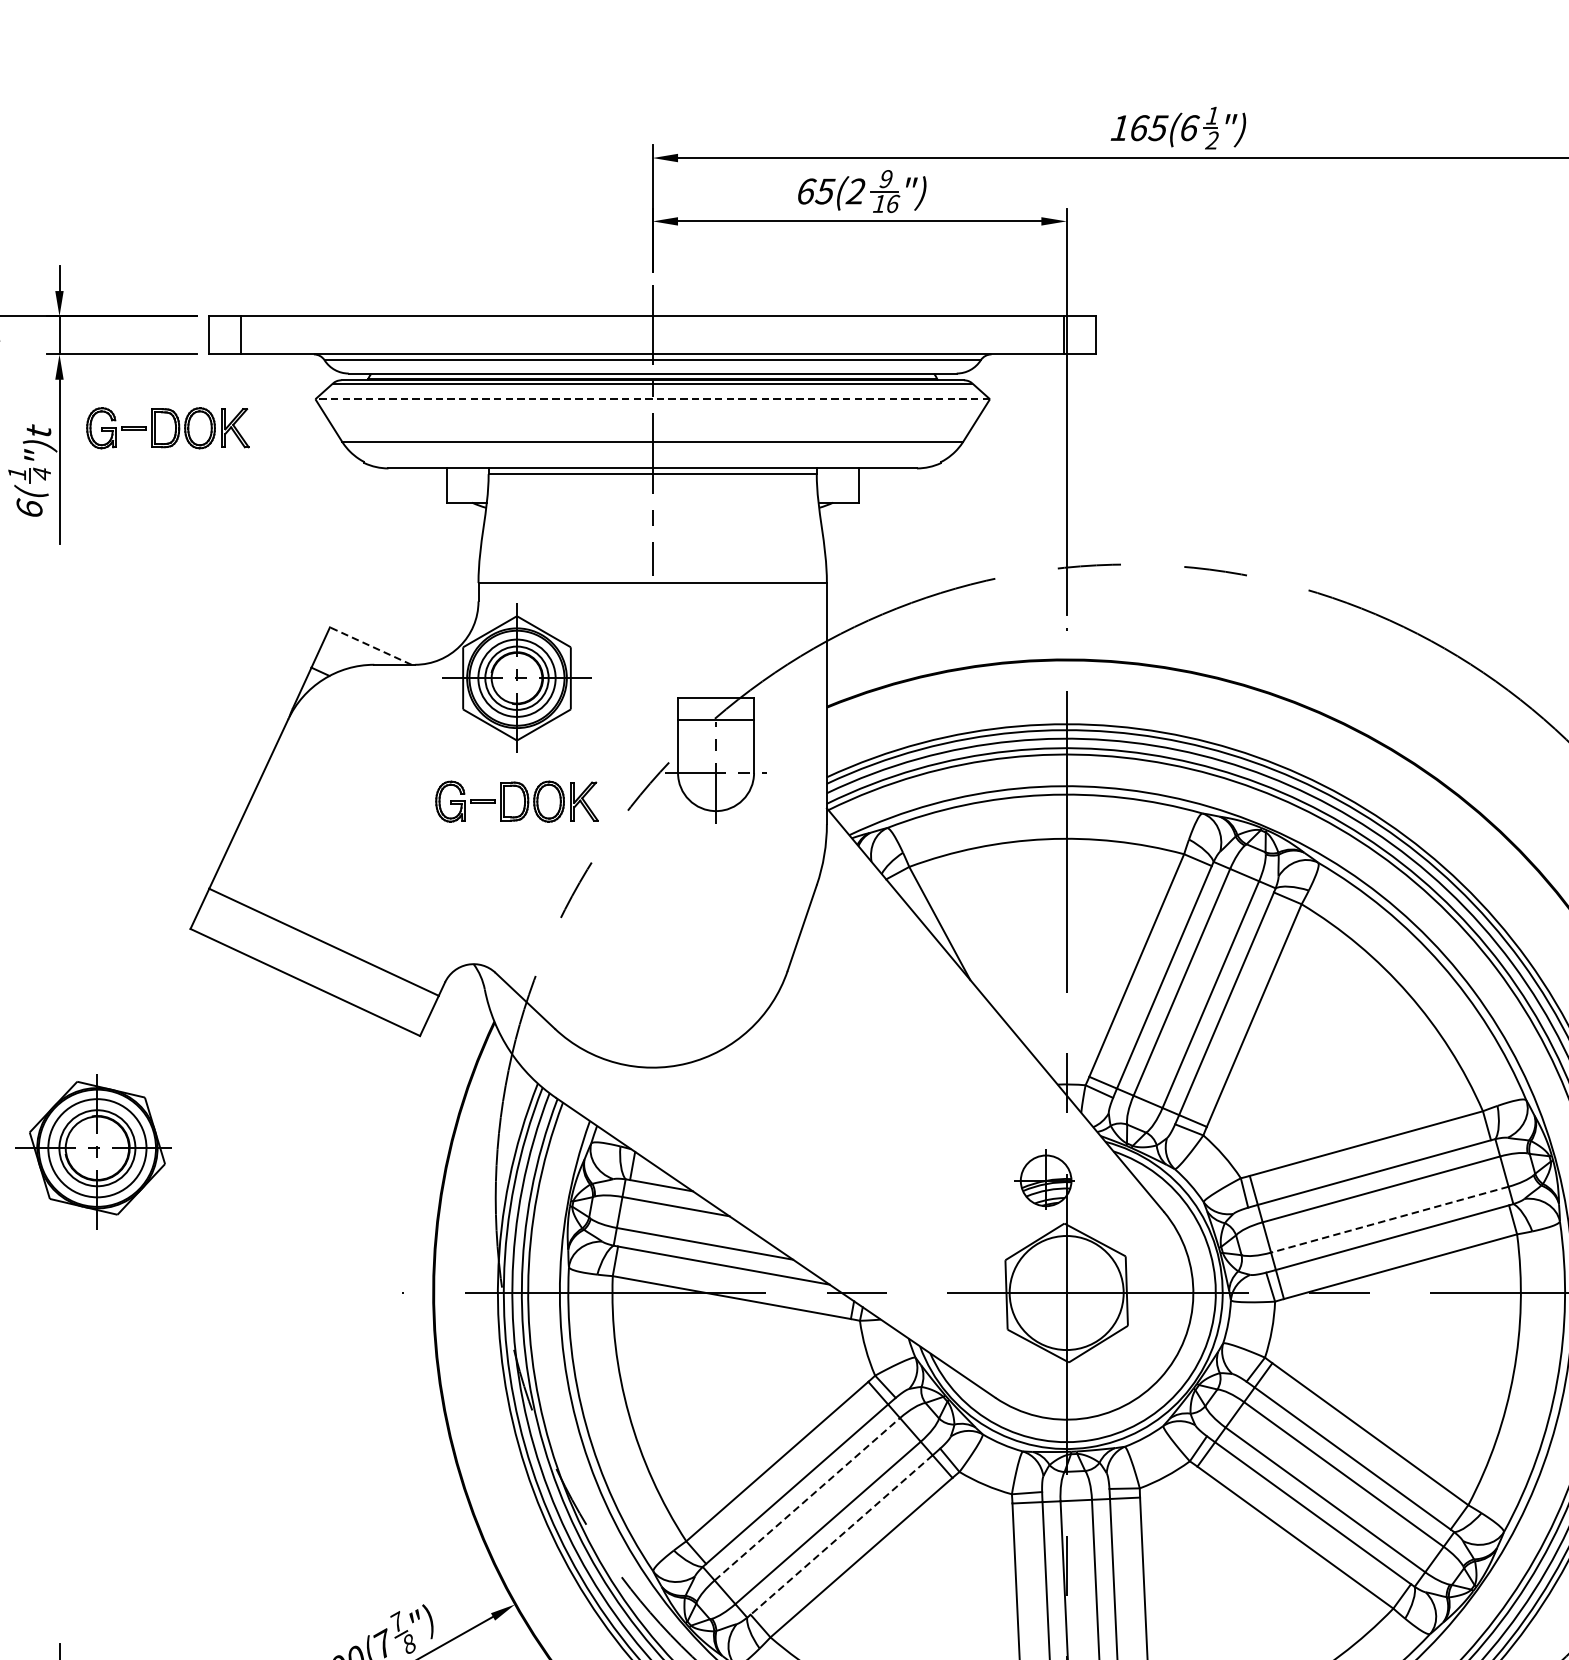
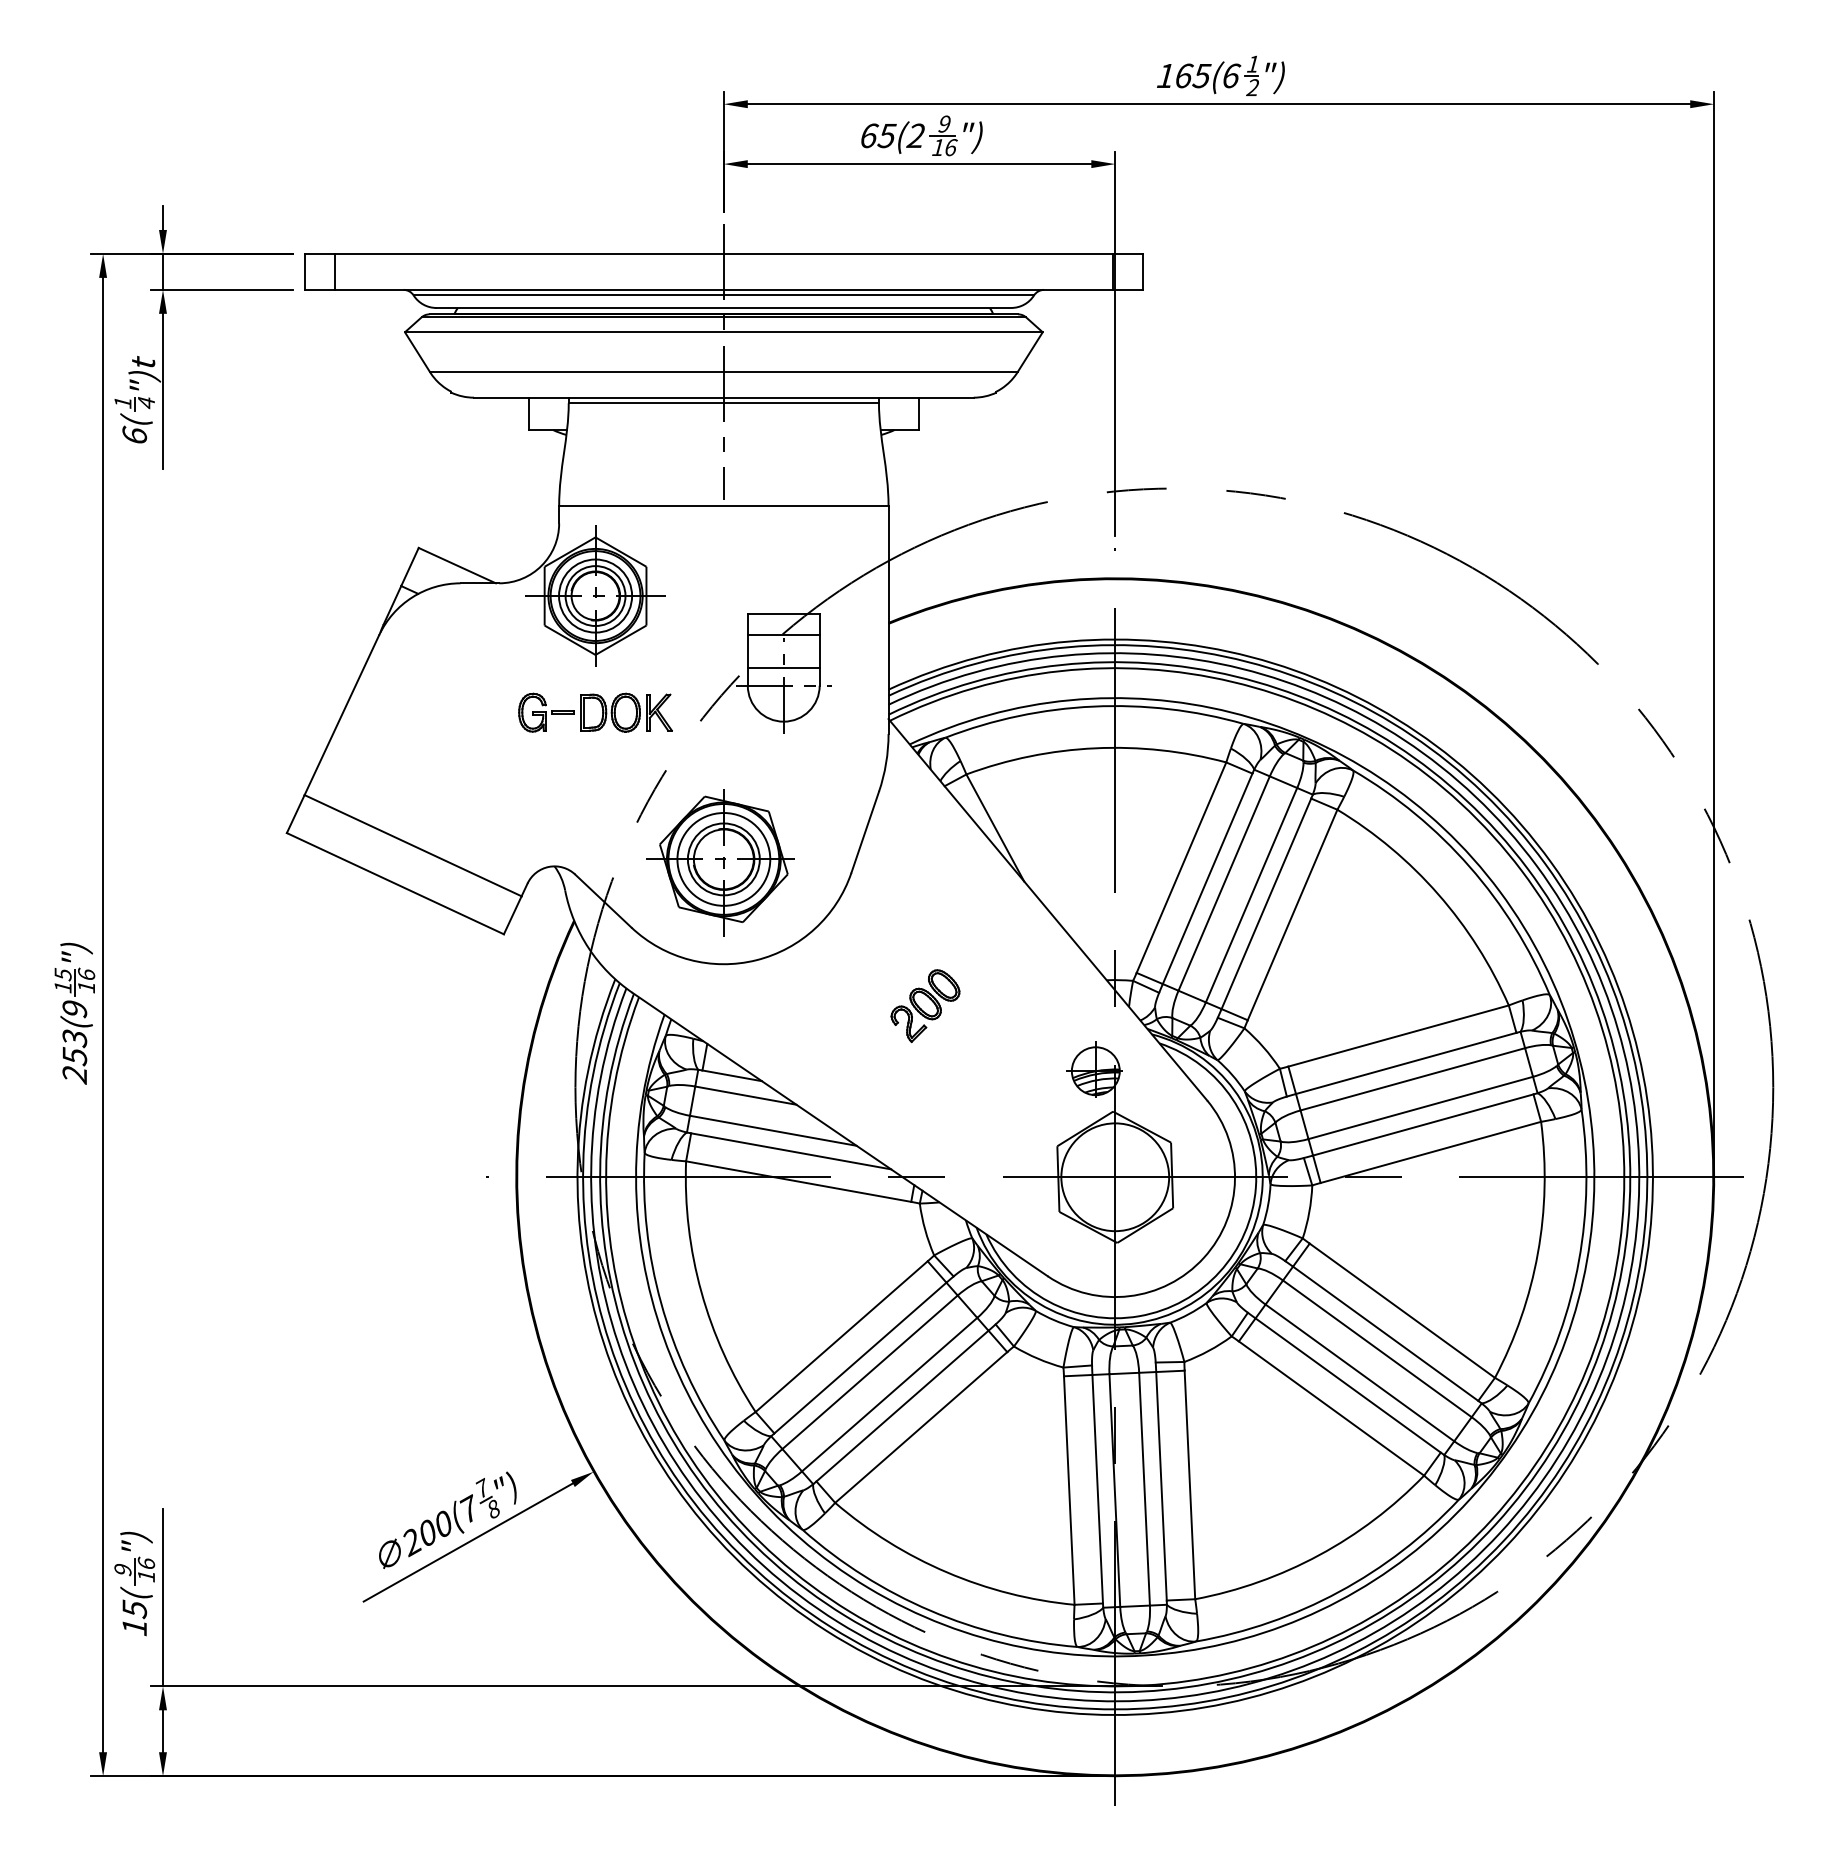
line: (652, 399) -> (723, 332), dashed -> solid
part: (167, 428) -> (265, 359), removed
line: (369, 645) -> (456, 565), dashed -> solid
line: (715, 753) -> (783, 667), added
part: (865, 1112) -> (925, 1006), added
part: (93, 1151) -> (720, 862), moved
line: (1389, 1219) -> (1420, 1107), dashed -> solid
line: (807, 1499) -> (870, 1372), dashed -> solid
line: (841, 1535) -> (902, 1406), dashed -> solid

